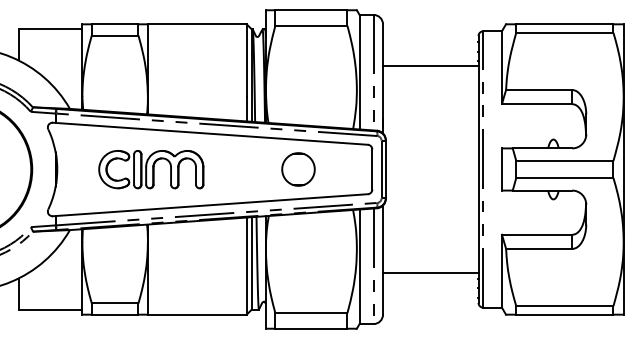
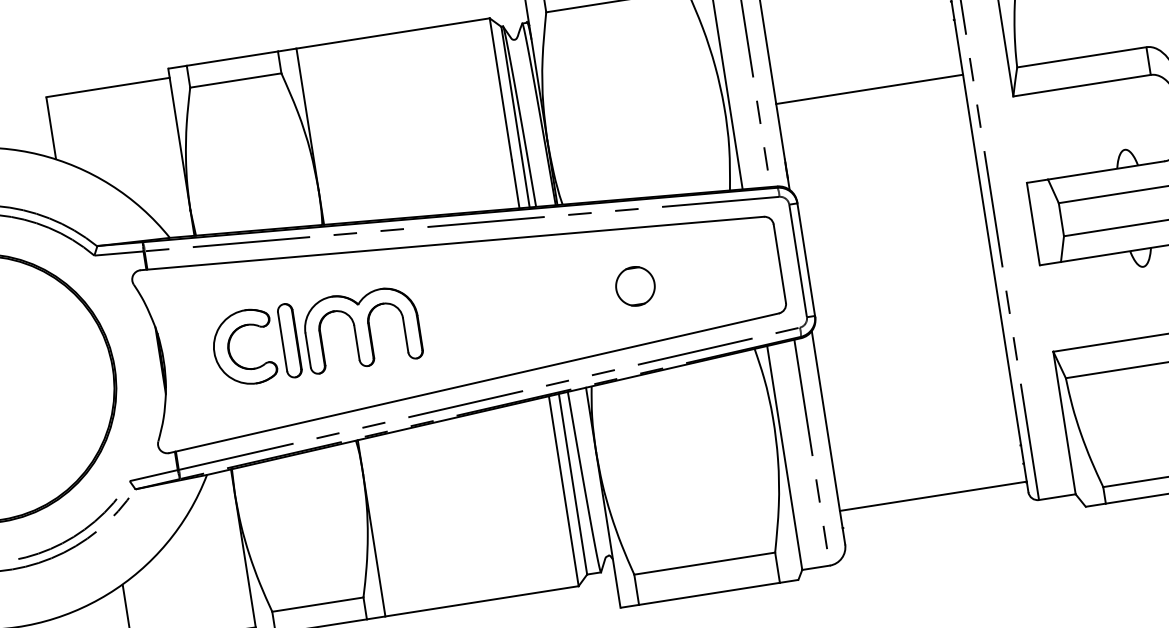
line: (430, 66) -> (869, 89), moved
part: (151, 169) -> (316, 336), moved
part: (298, 169) -> (635, 286), size x0.6
line: (430, 272) -> (932, 496), moved

